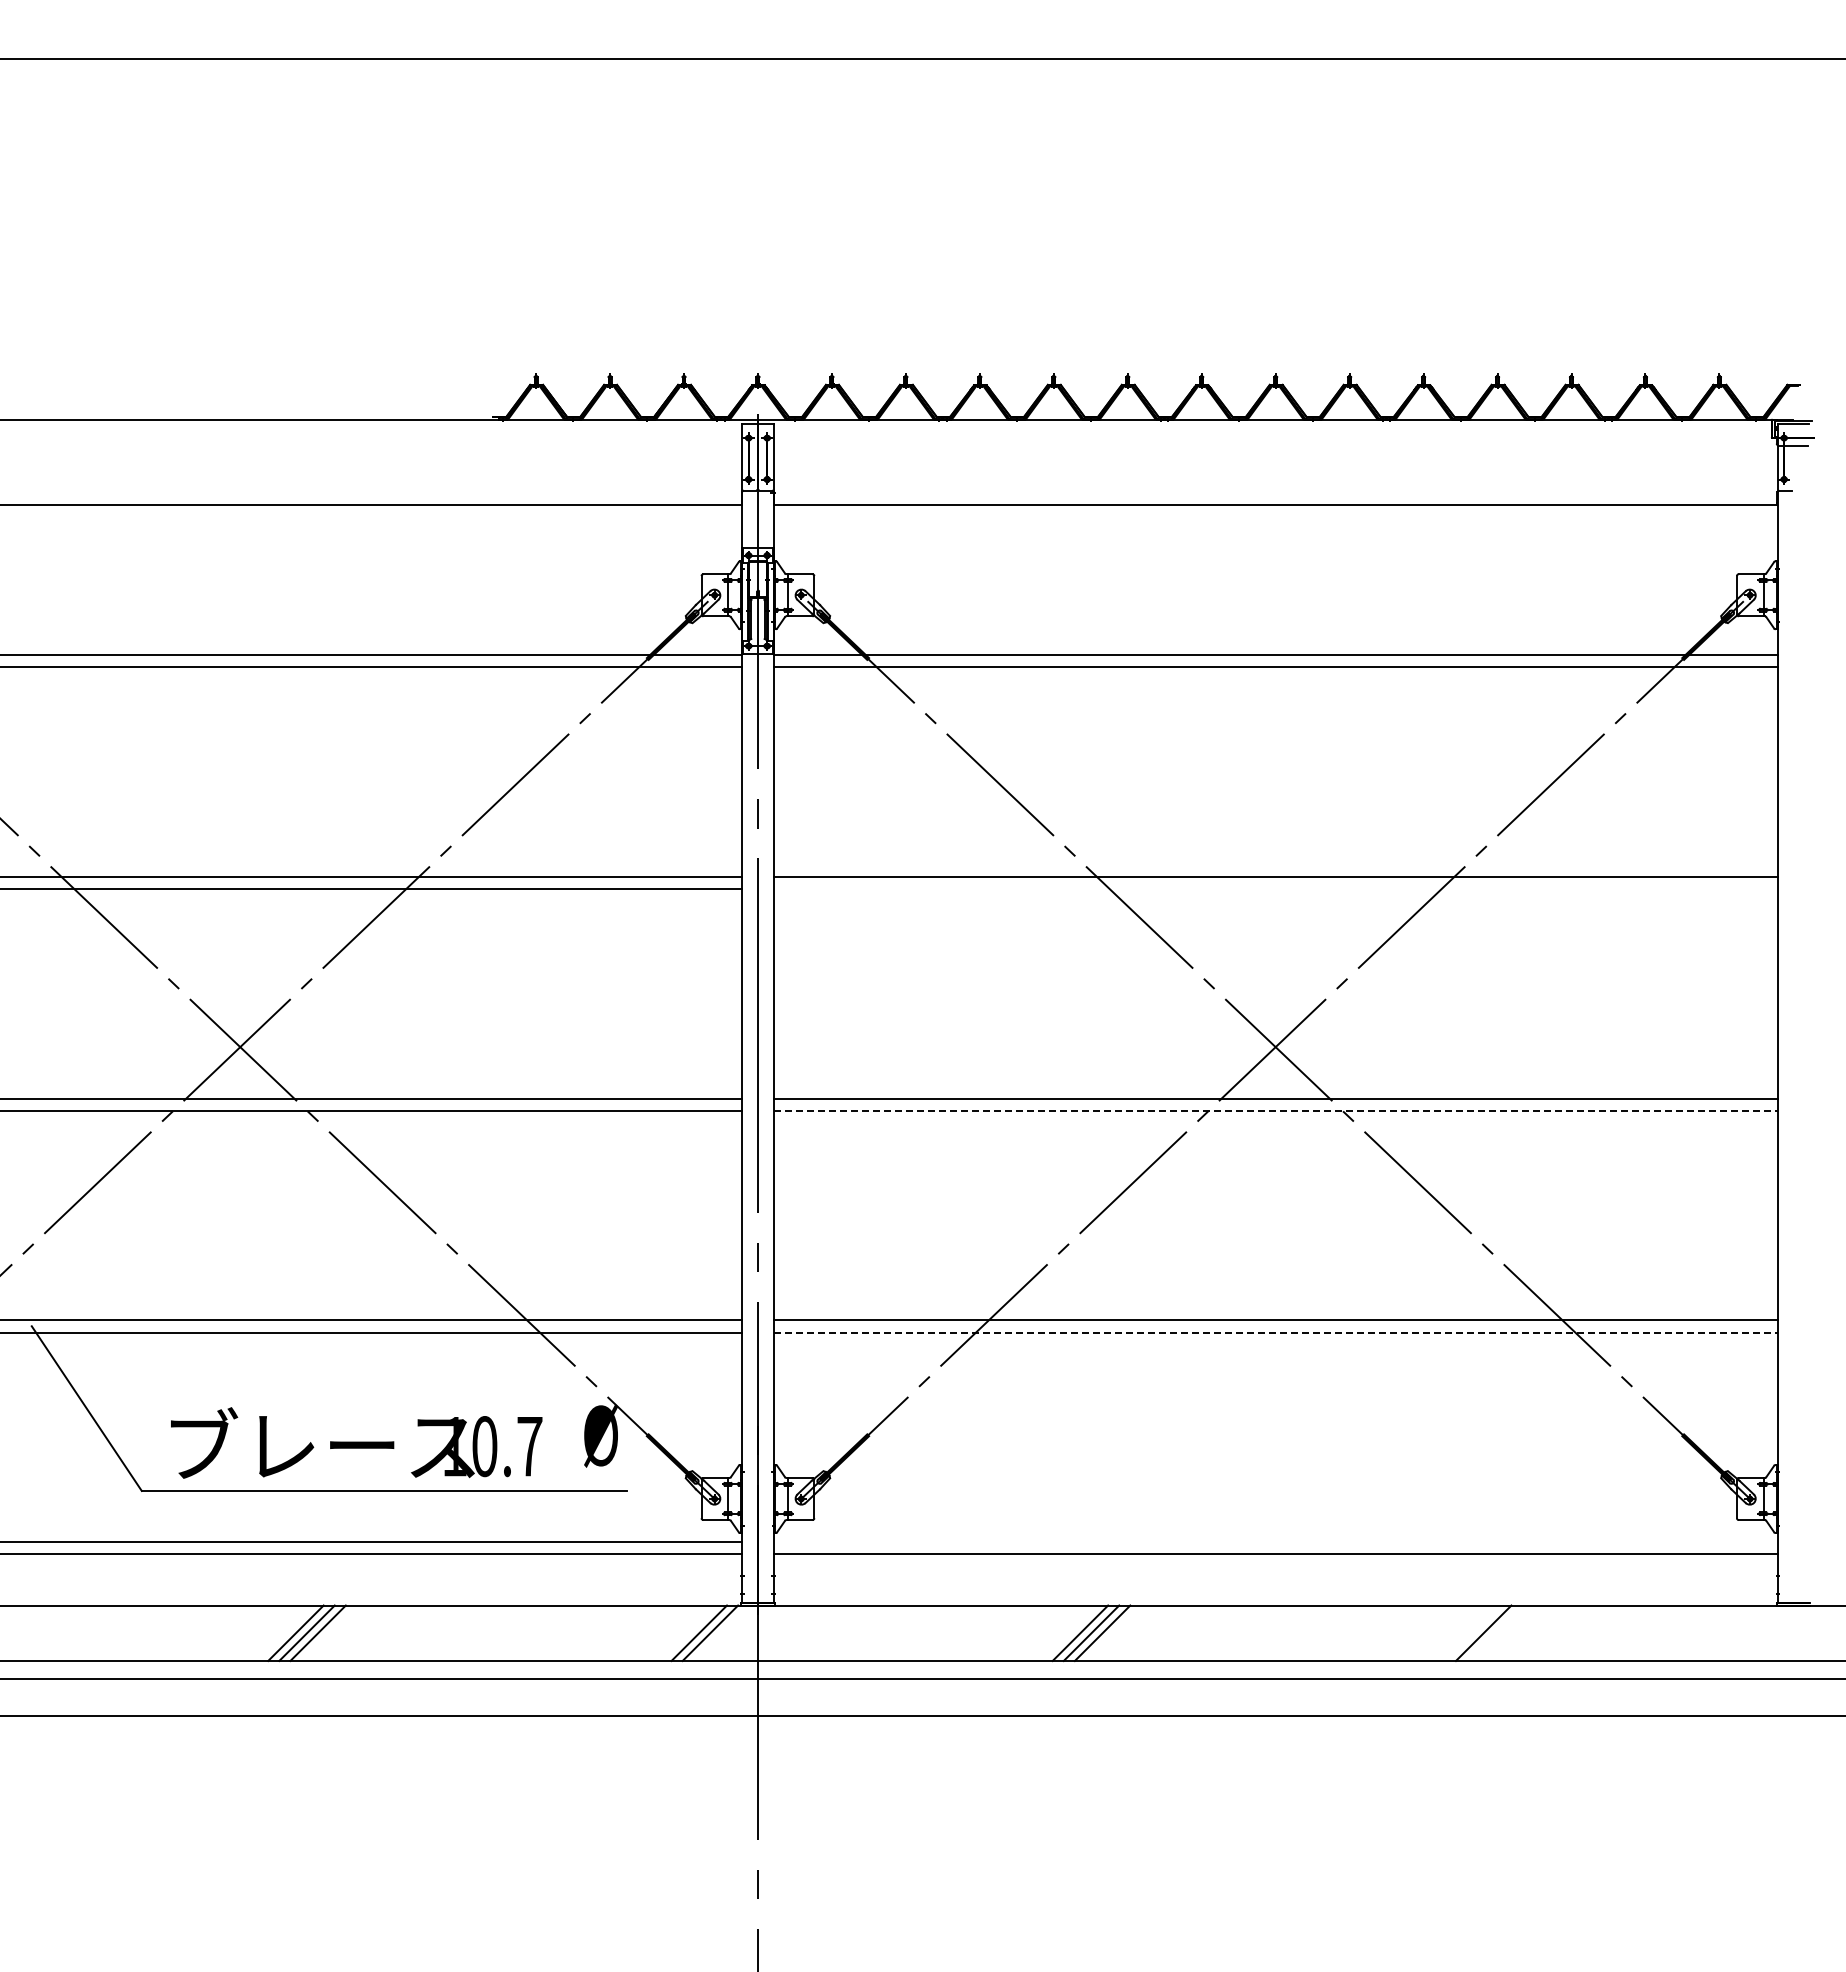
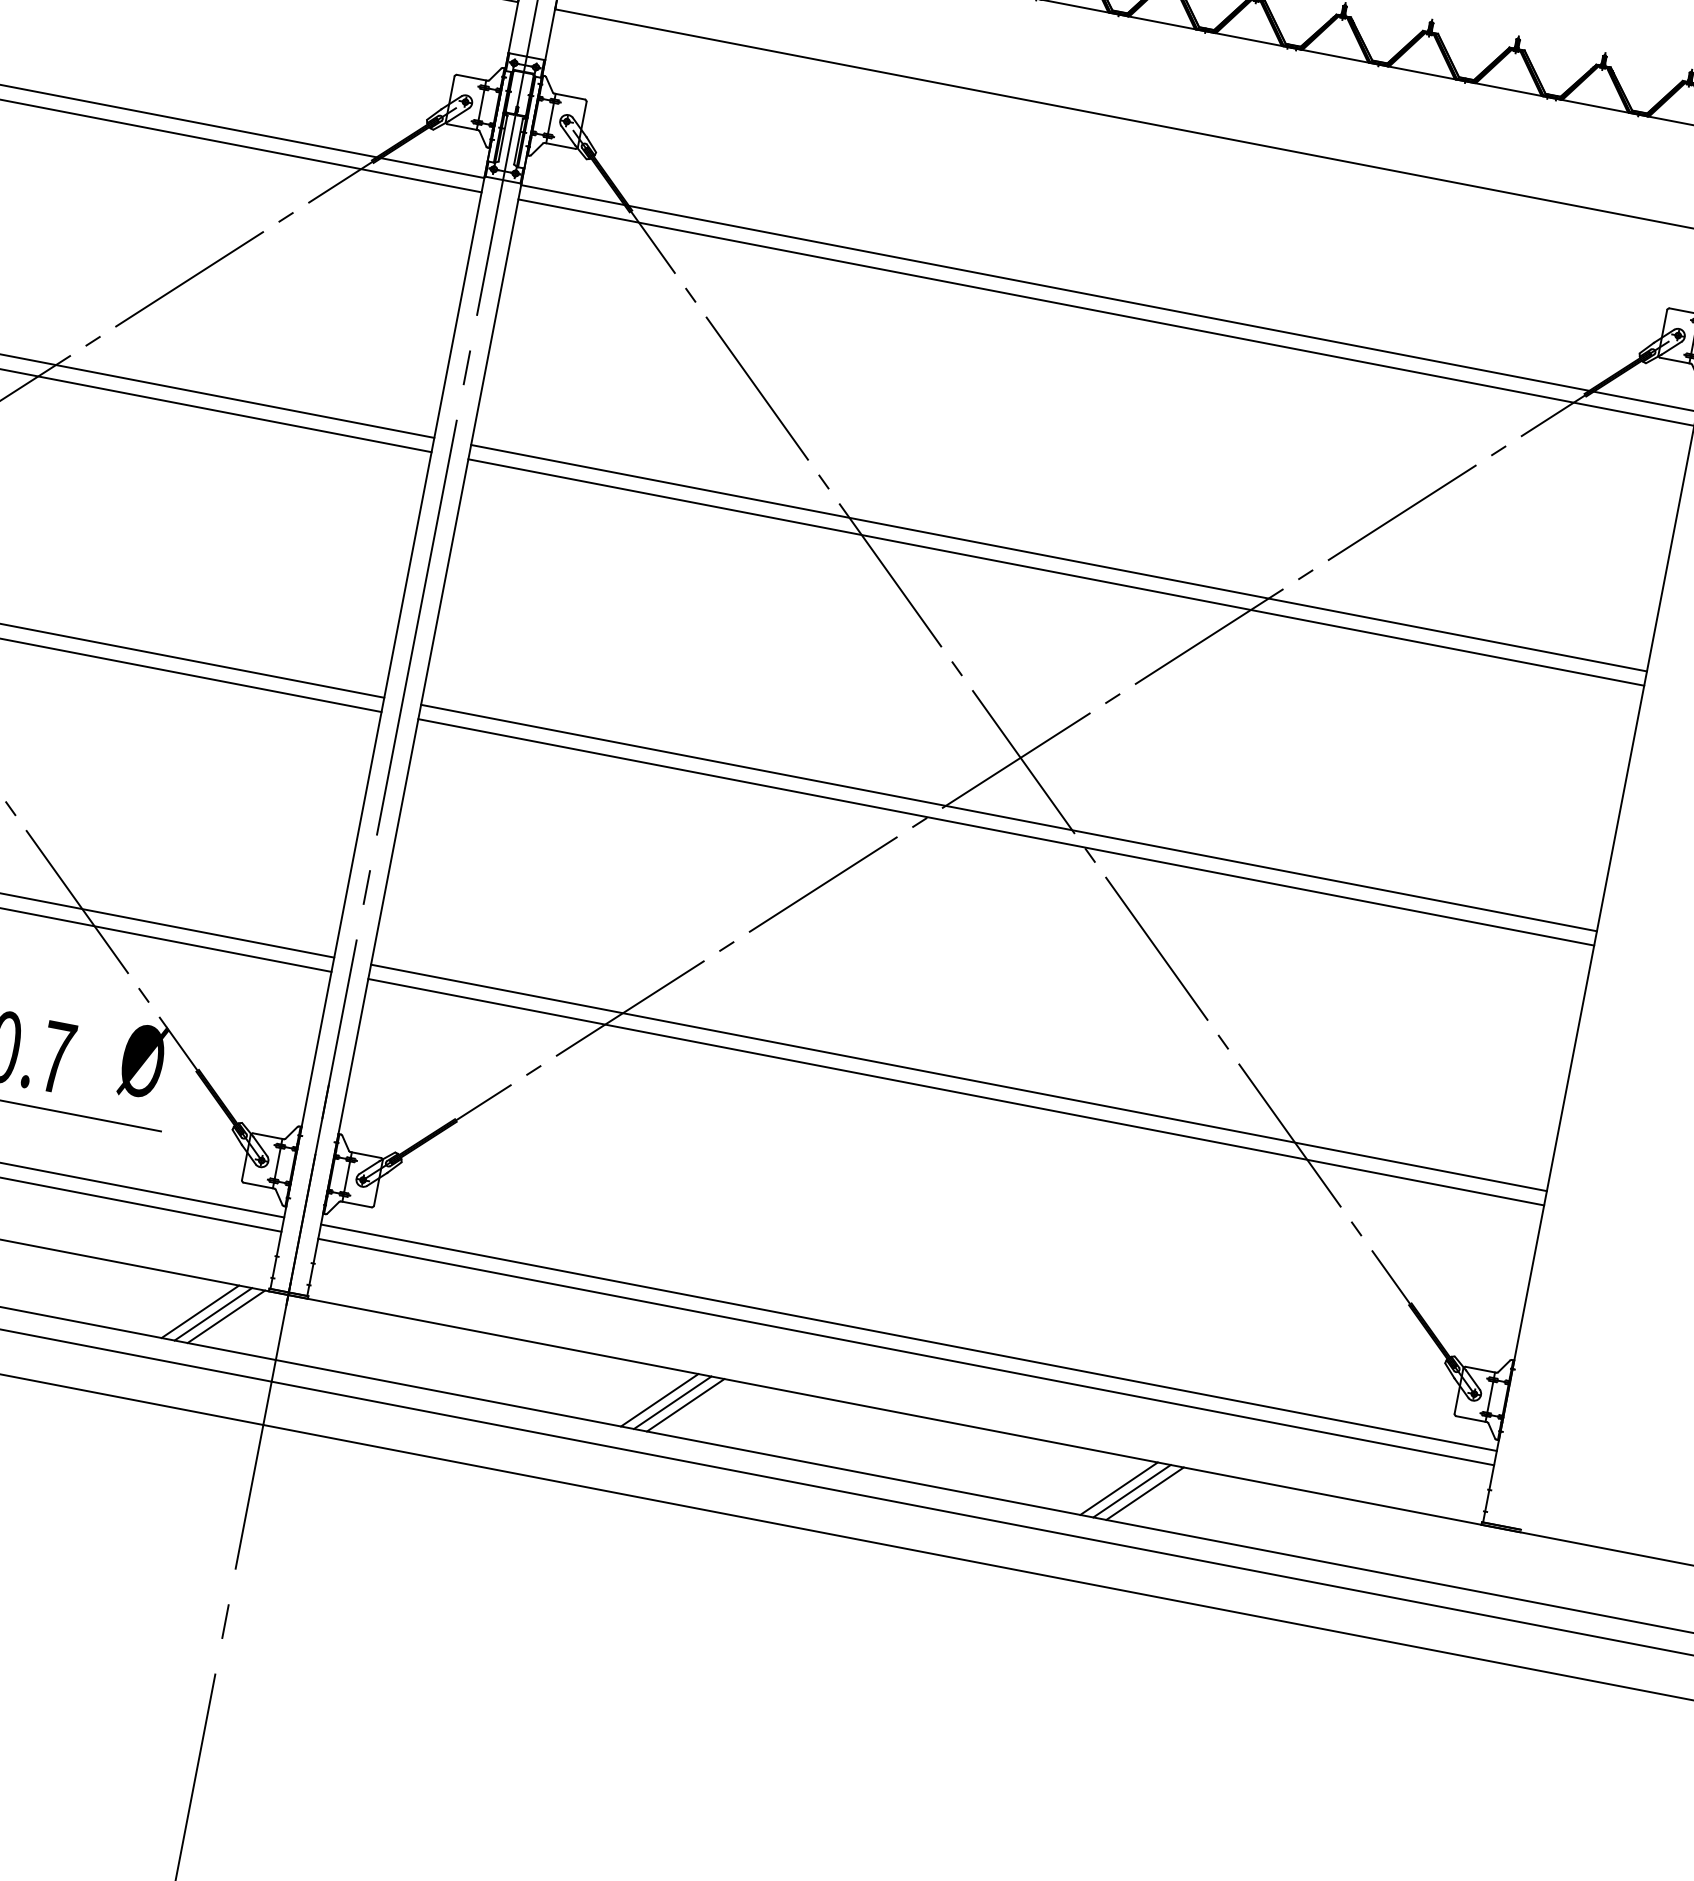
line: (1275, 888) -> (1056, 572), added
line: (1275, 1110) -> (1006, 832), dashed -> solid
line: (1275, 1332) -> (956, 1092), dashed -> solid
line: (1275, 1542) -> (908, 1337), added
line: (687, 1632) -> (199, 1310), added
line: (1472, 1632) -> (1119, 1487), added
line: (1494, 1632) -> (1144, 1492), added

